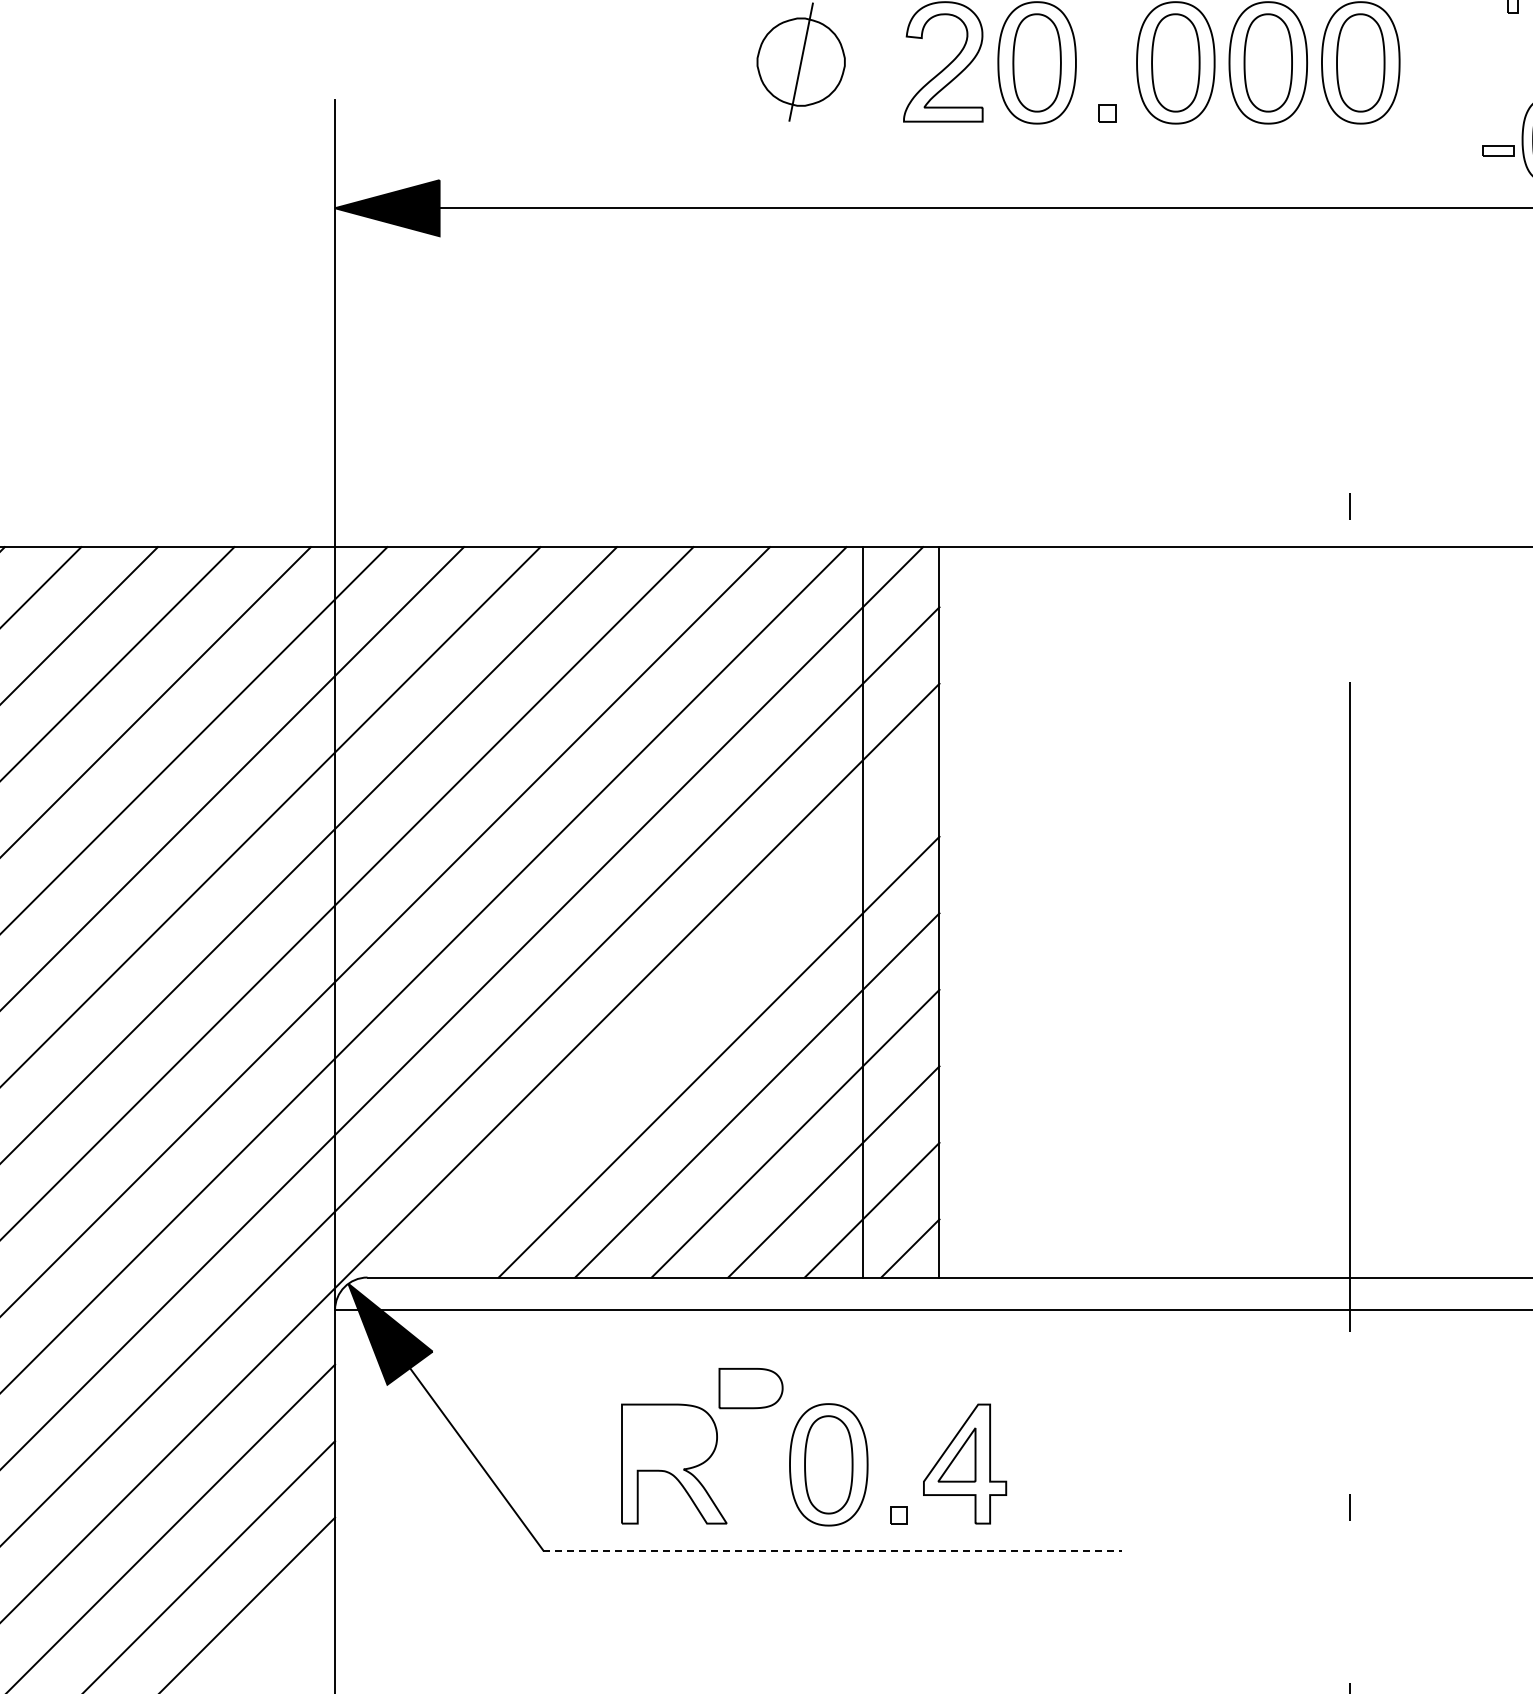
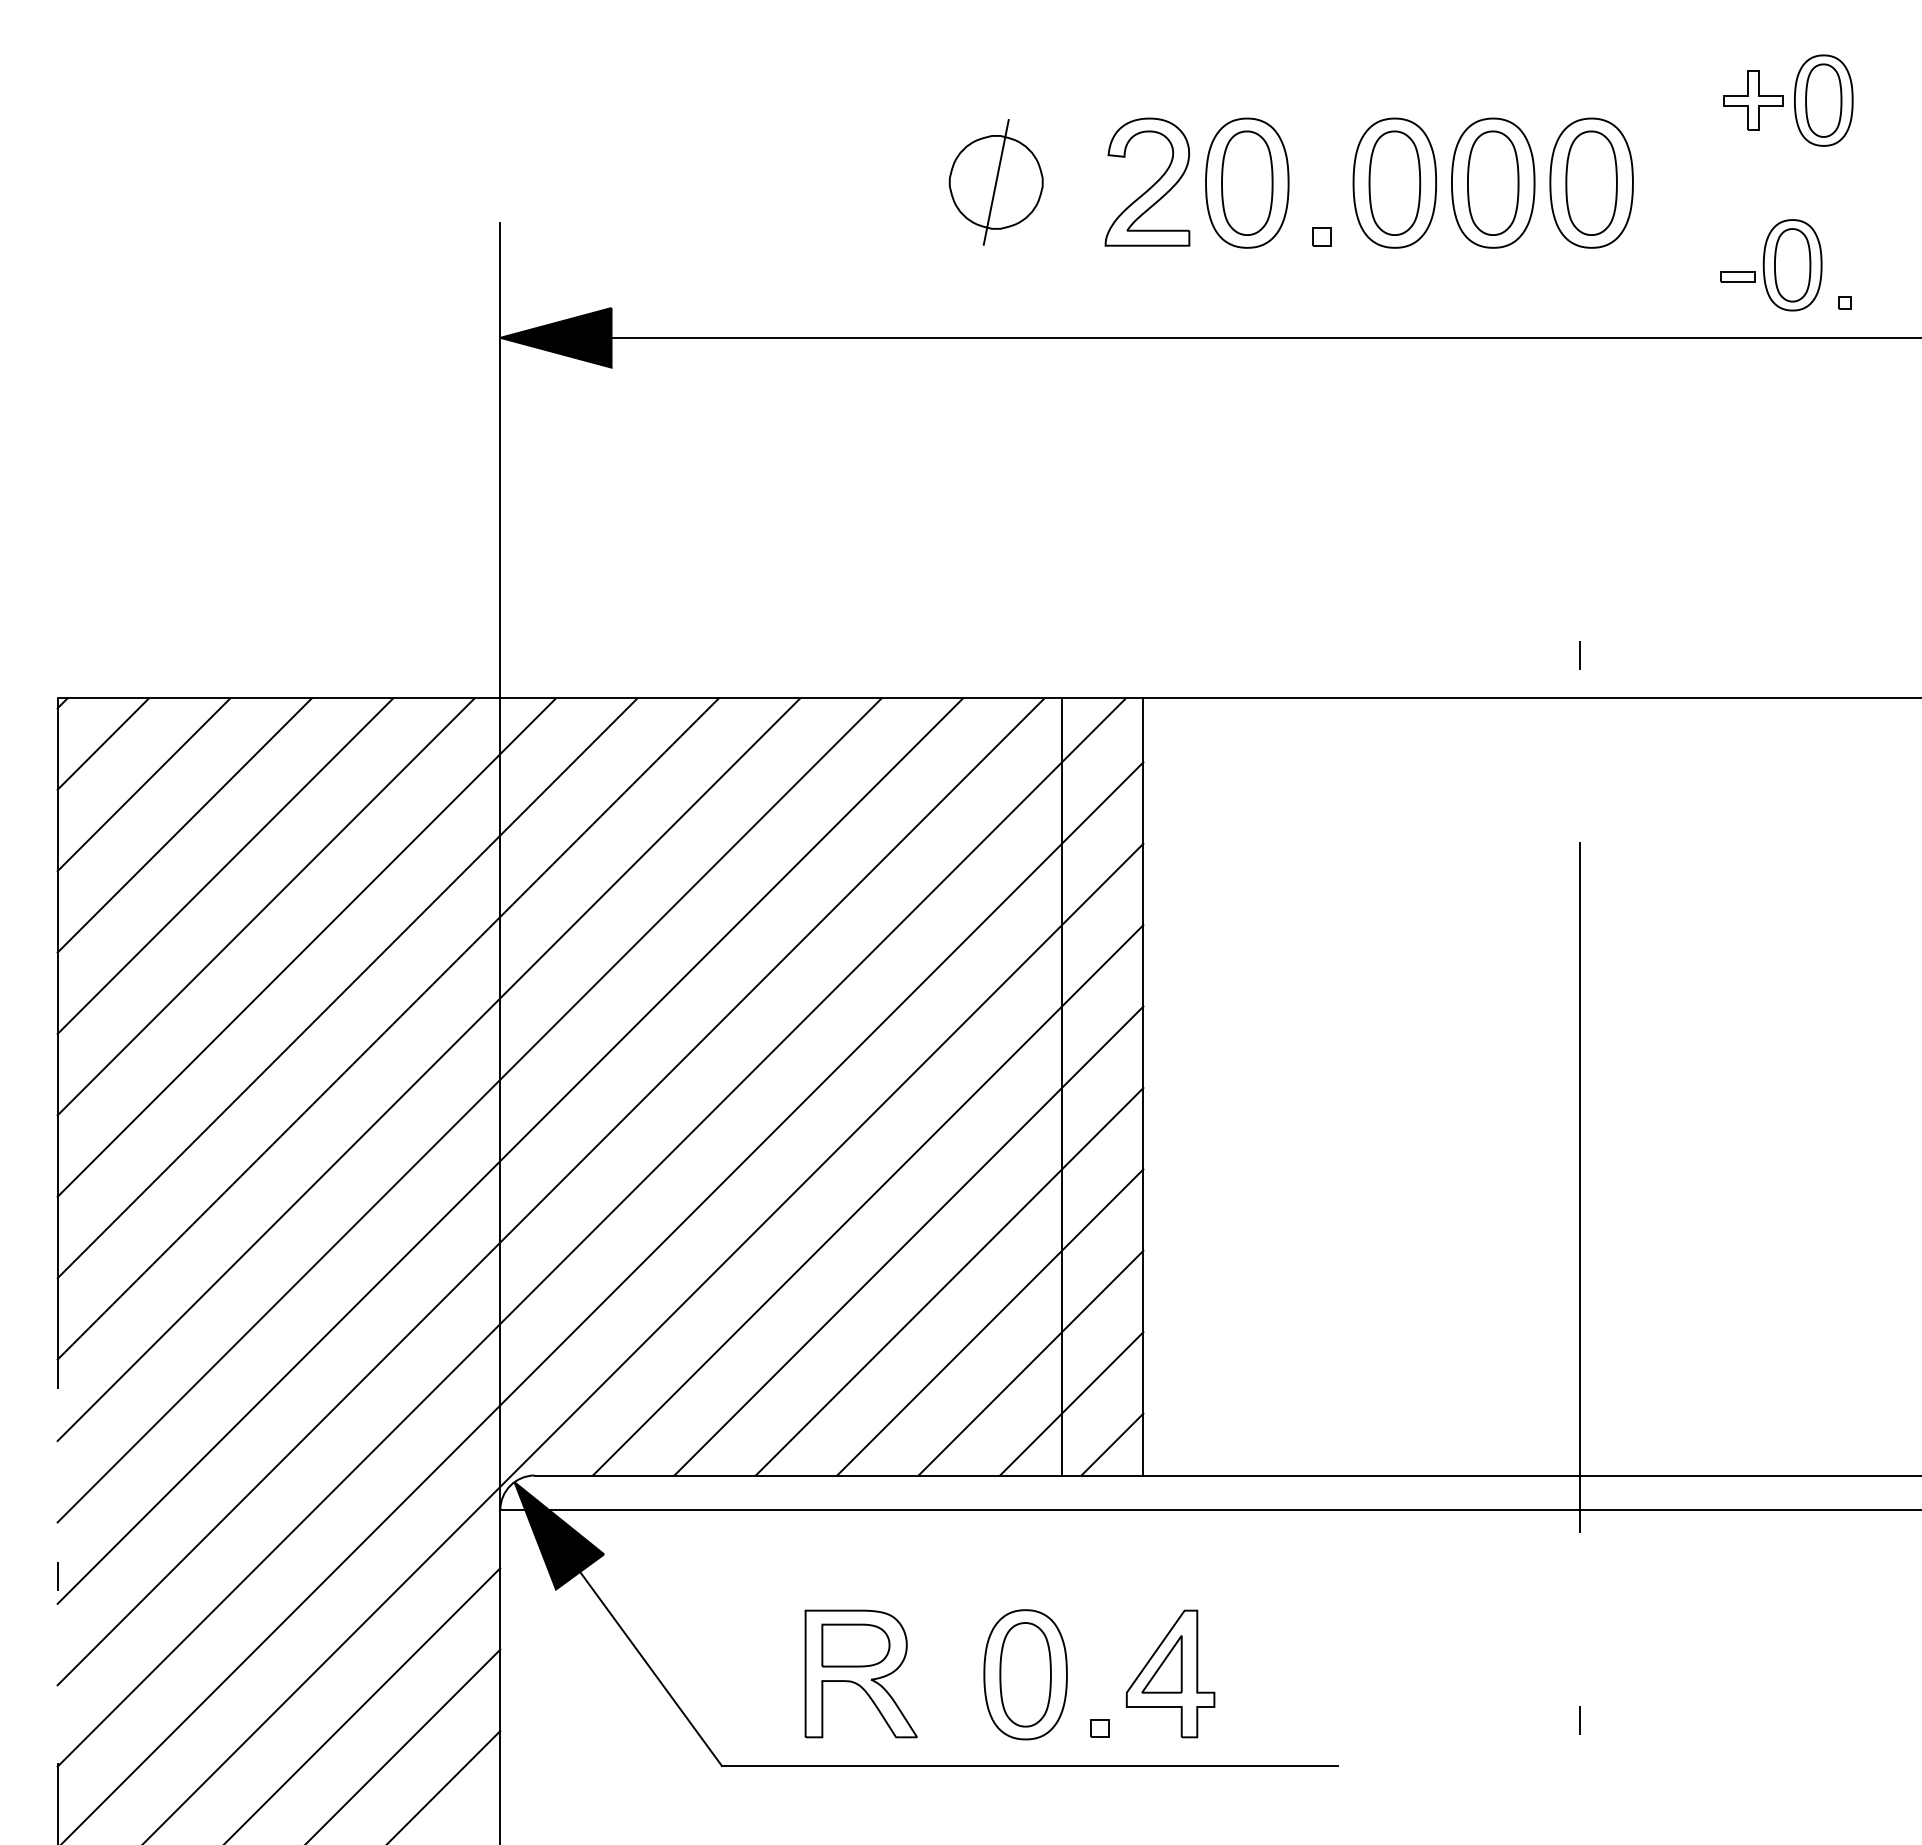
line: (681, 1019) -> (868, 1200), added
part: (750, 1388) -> (855, 1645), moved
line: (833, 1551) -> (1030, 1766), dashed -> solid

